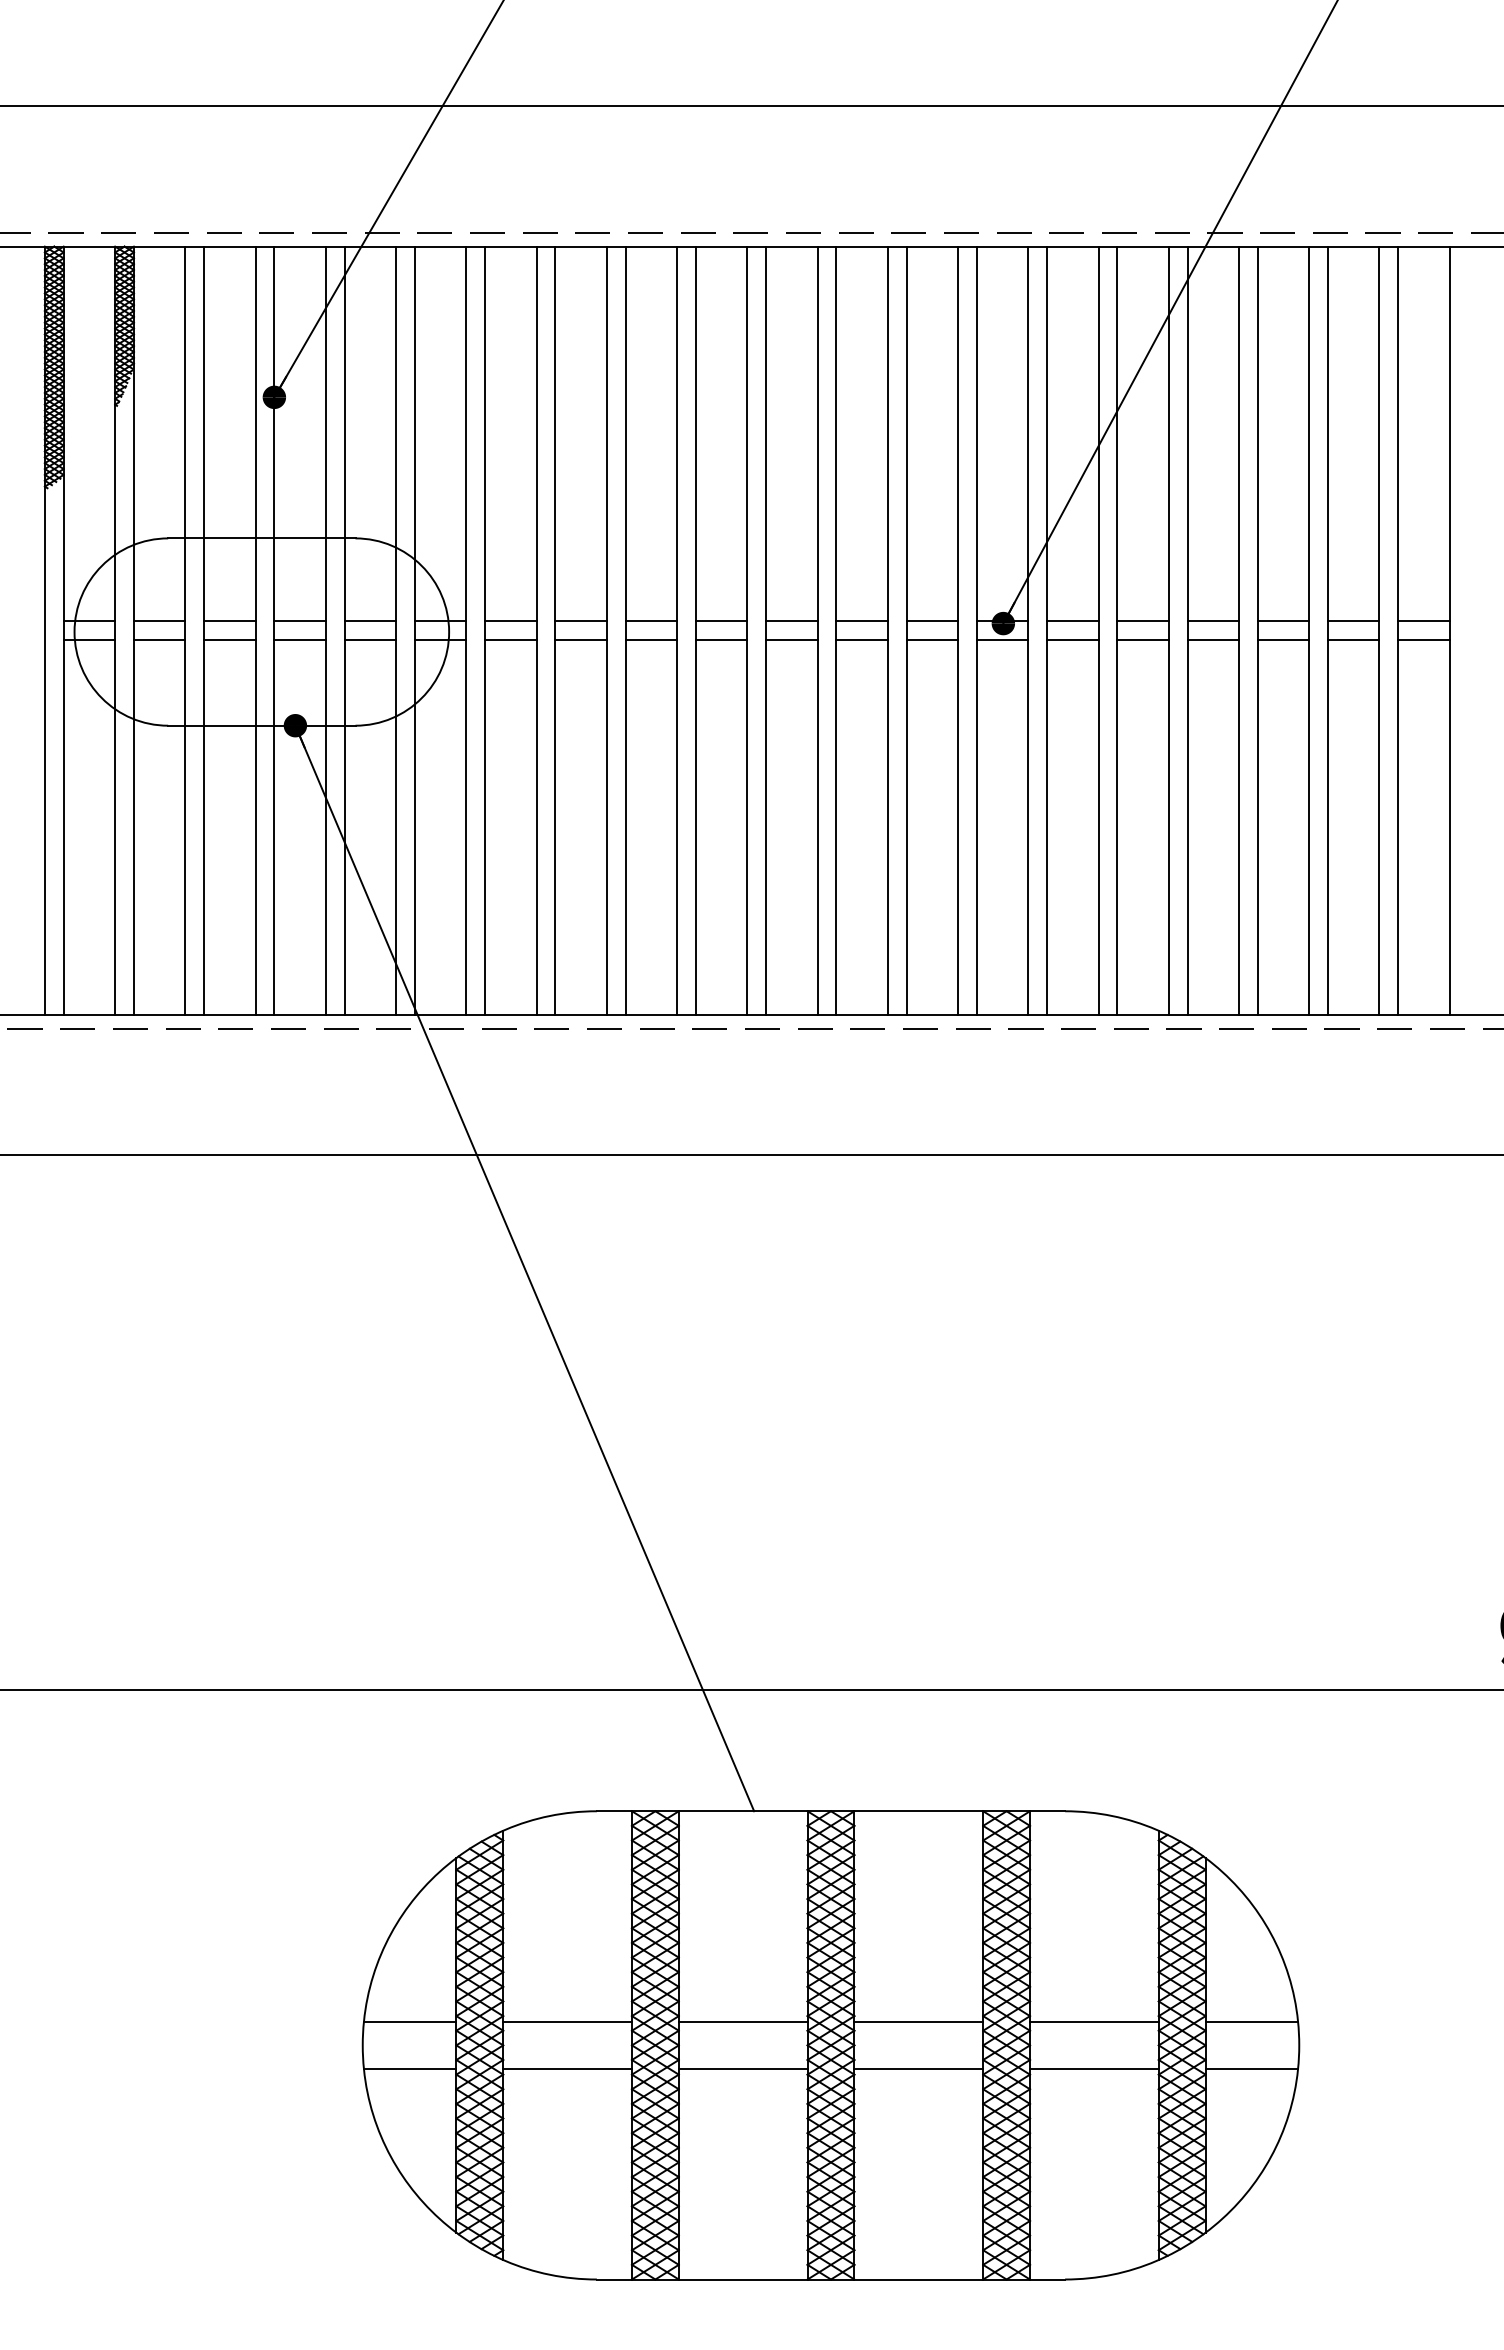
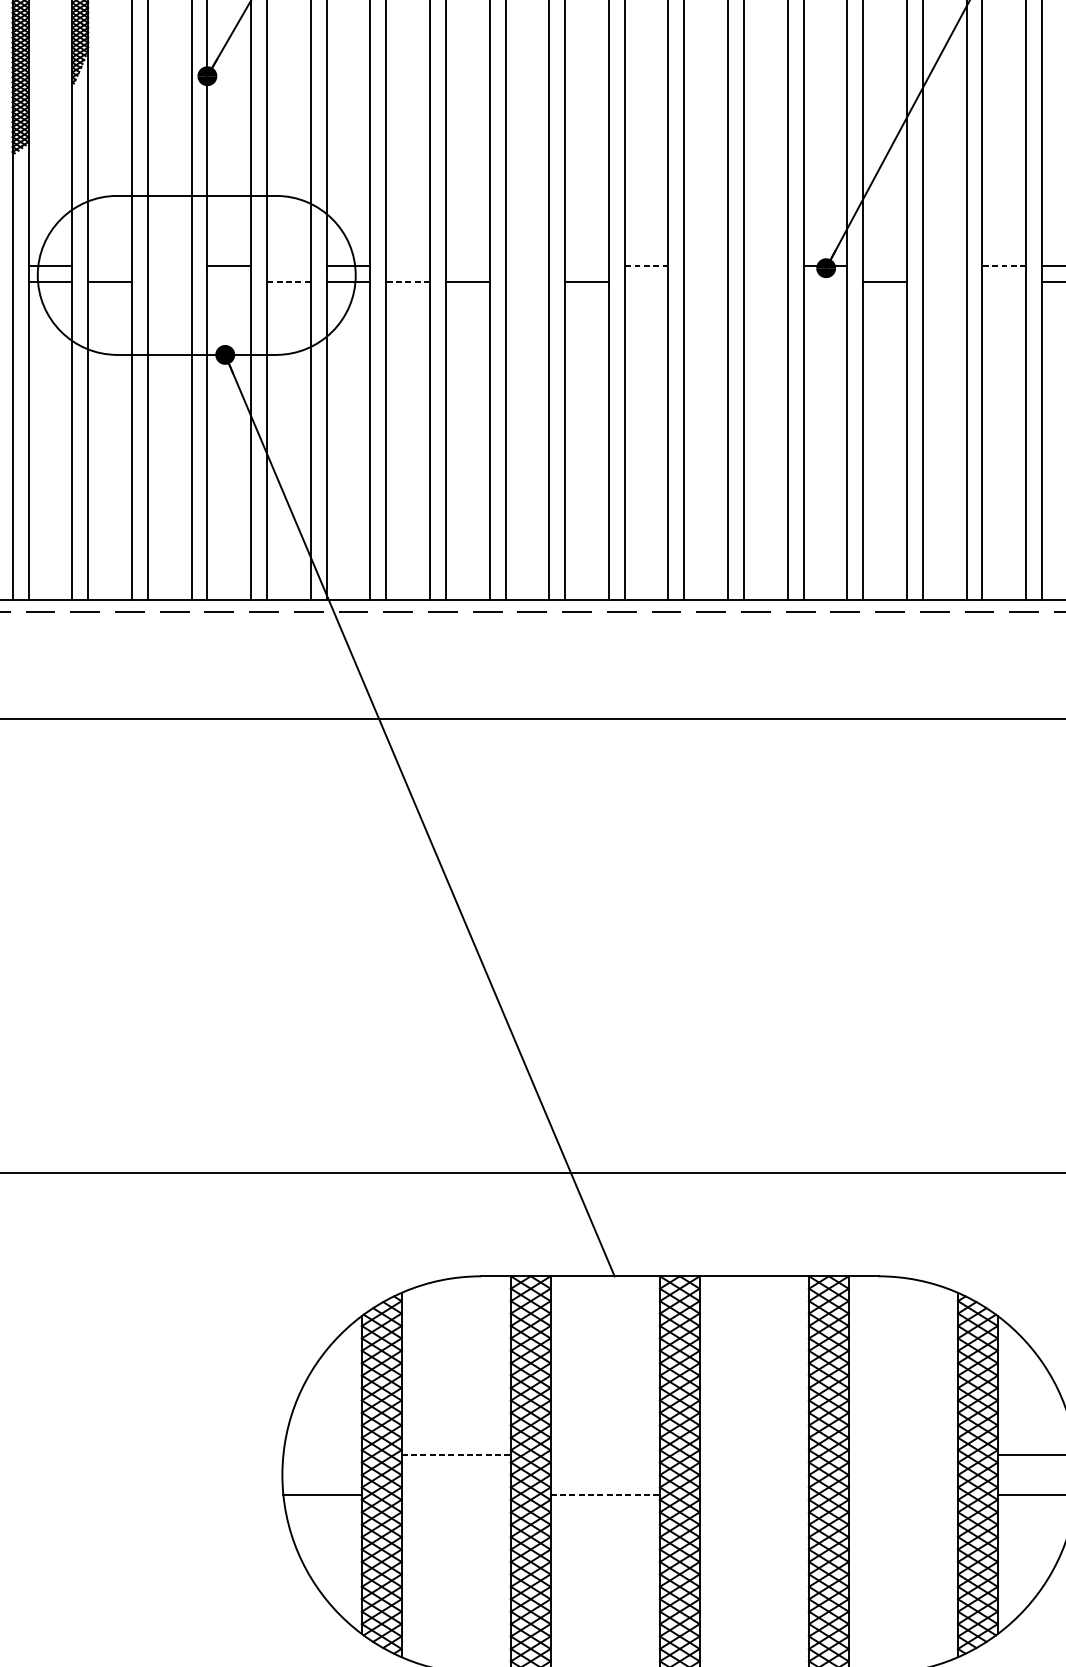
line: (159, 621) -> (109, 266), removed
line: (229, 621) -> (169, 266), removed
line: (370, 621) -> (288, 266), removed
line: (510, 621) -> (407, 266), removed
line: (580, 621) -> (467, 266), removed
line: (651, 621) -> (527, 266), removed
line: (721, 621) -> (586, 266), removed
line: (791, 621) -> (646, 266), solid -> dashed
line: (861, 621) -> (705, 266), removed
line: (932, 621) -> (766, 266), removed
line: (1072, 621) -> (884, 266), removed
line: (1142, 621) -> (944, 266), removed
line: (1213, 621) -> (1004, 266), solid -> dashed
line: (229, 639) -> (169, 281), removed
line: (299, 639) -> (228, 281), removed
line: (370, 639) -> (288, 281), solid -> dashed
line: (510, 639) -> (407, 281), solid -> dashed
line: (651, 639) -> (527, 281), removed
line: (791, 639) -> (646, 281), removed
line: (861, 639) -> (705, 281), removed
line: (932, 639) -> (766, 281), removed
line: (1002, 639) -> (825, 281), removed
line: (1142, 639) -> (944, 281), removed
line: (1213, 639) -> (1004, 281), removed
line: (409, 2021) -> (322, 1454), removed
line: (568, 2021) -> (457, 1454), solid -> dashed
line: (742, 2021) -> (604, 1454), removed
line: (918, 2021) -> (754, 1454), removed
line: (1094, 2021) -> (903, 1454), removed
line: (567, 2068) -> (456, 1494), removed
line: (743, 2068) -> (605, 1494), solid -> dashed
line: (918, 2068) -> (754, 1494), removed
line: (1094, 2068) -> (903, 1494), removed

